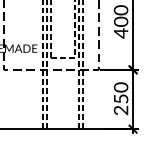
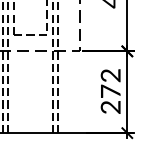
text: (121, 92) -> (111, 82), 250 -> 272

